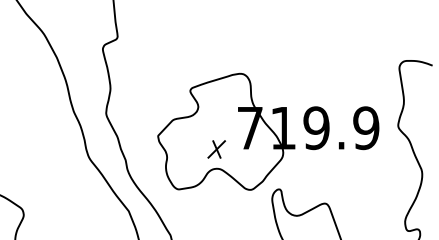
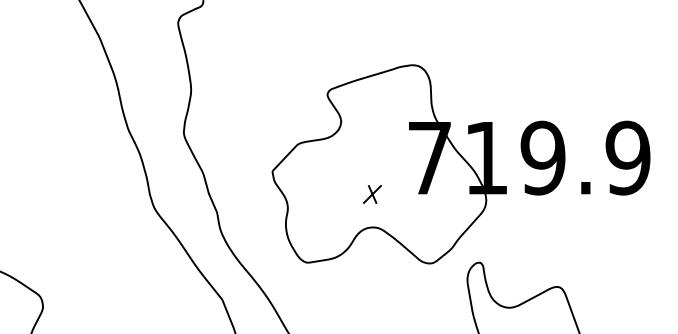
part: (216, 149) -> (372, 194), size x0.6

